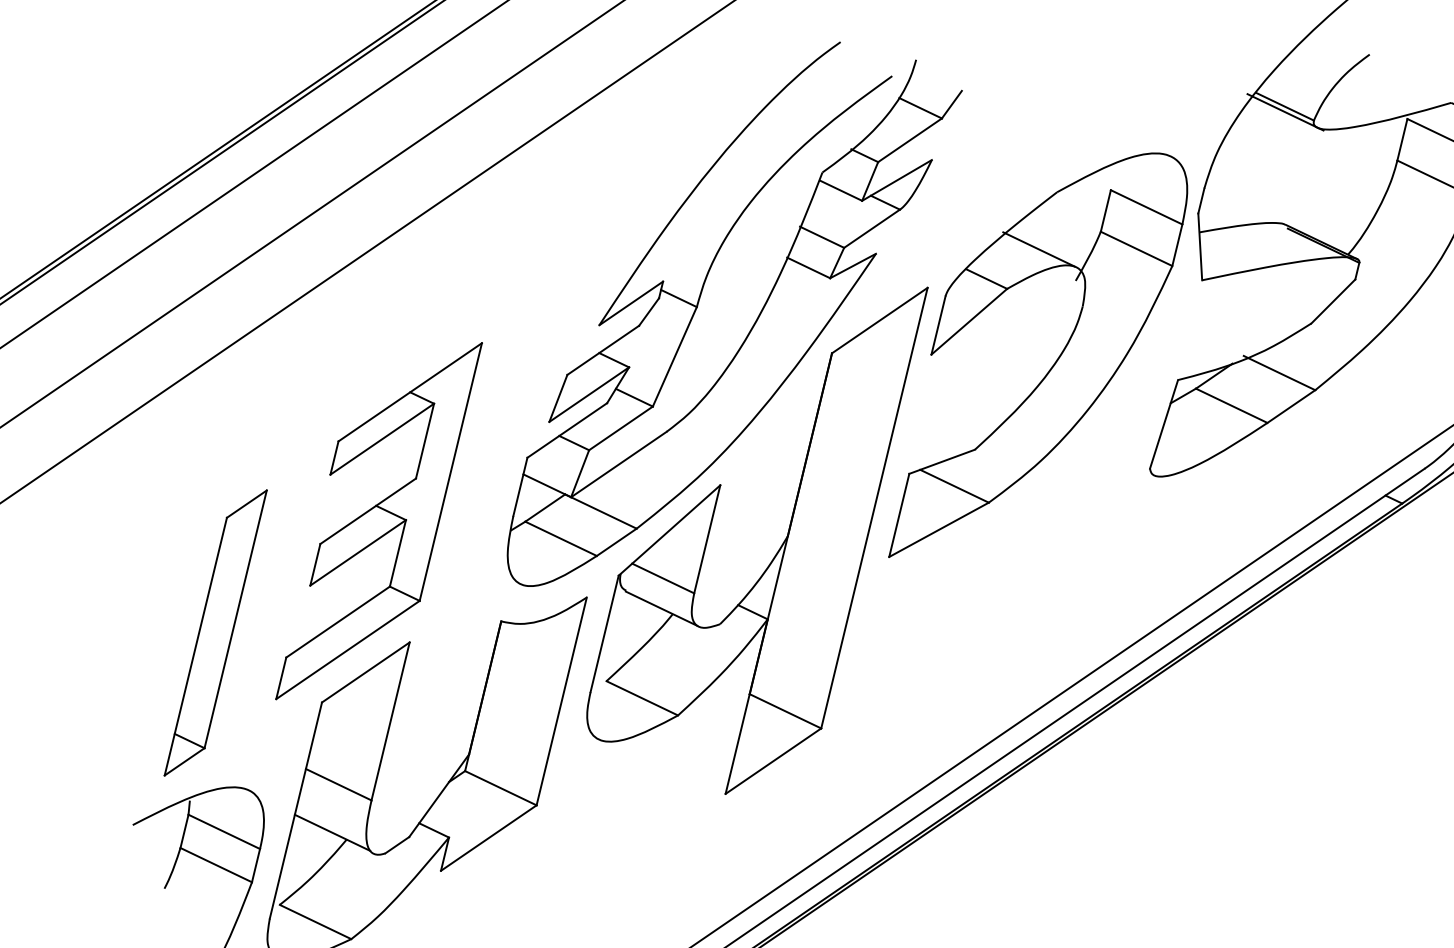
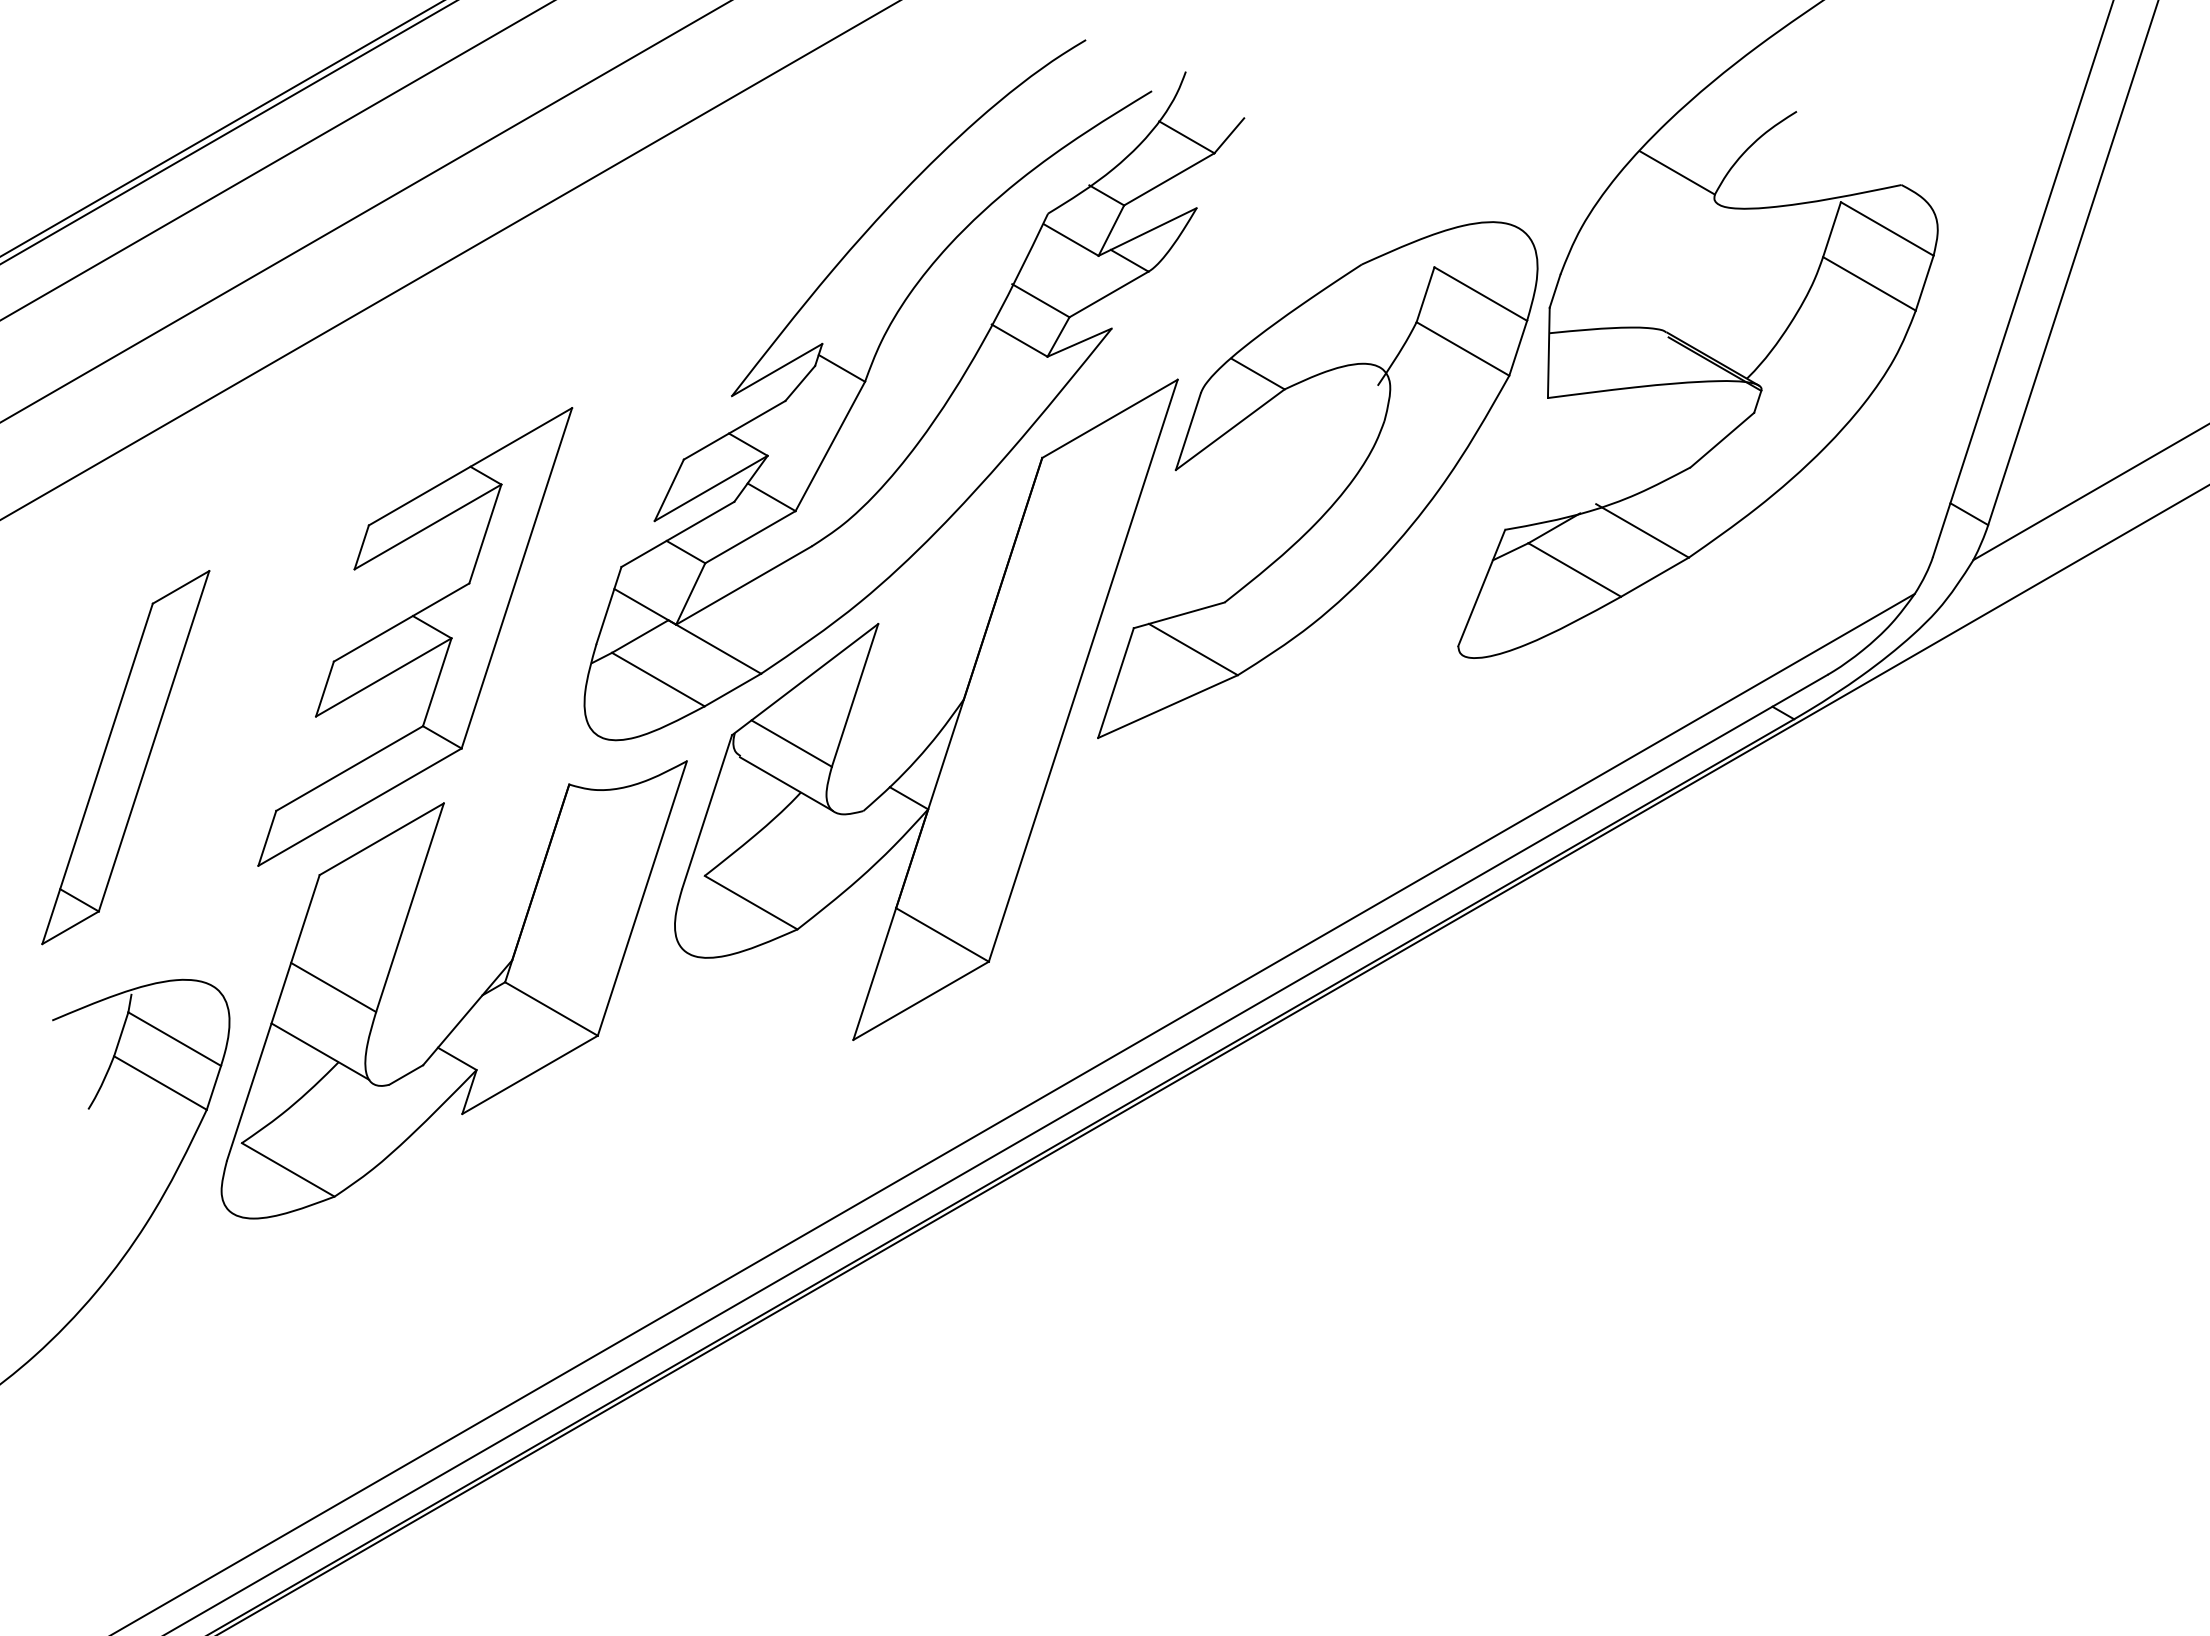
line: (1285, 112) -> (1677, 180), removed
line: (1038, 249) -> (1331, 339), removed
part: (215, 632) -> (125, 757), moved

